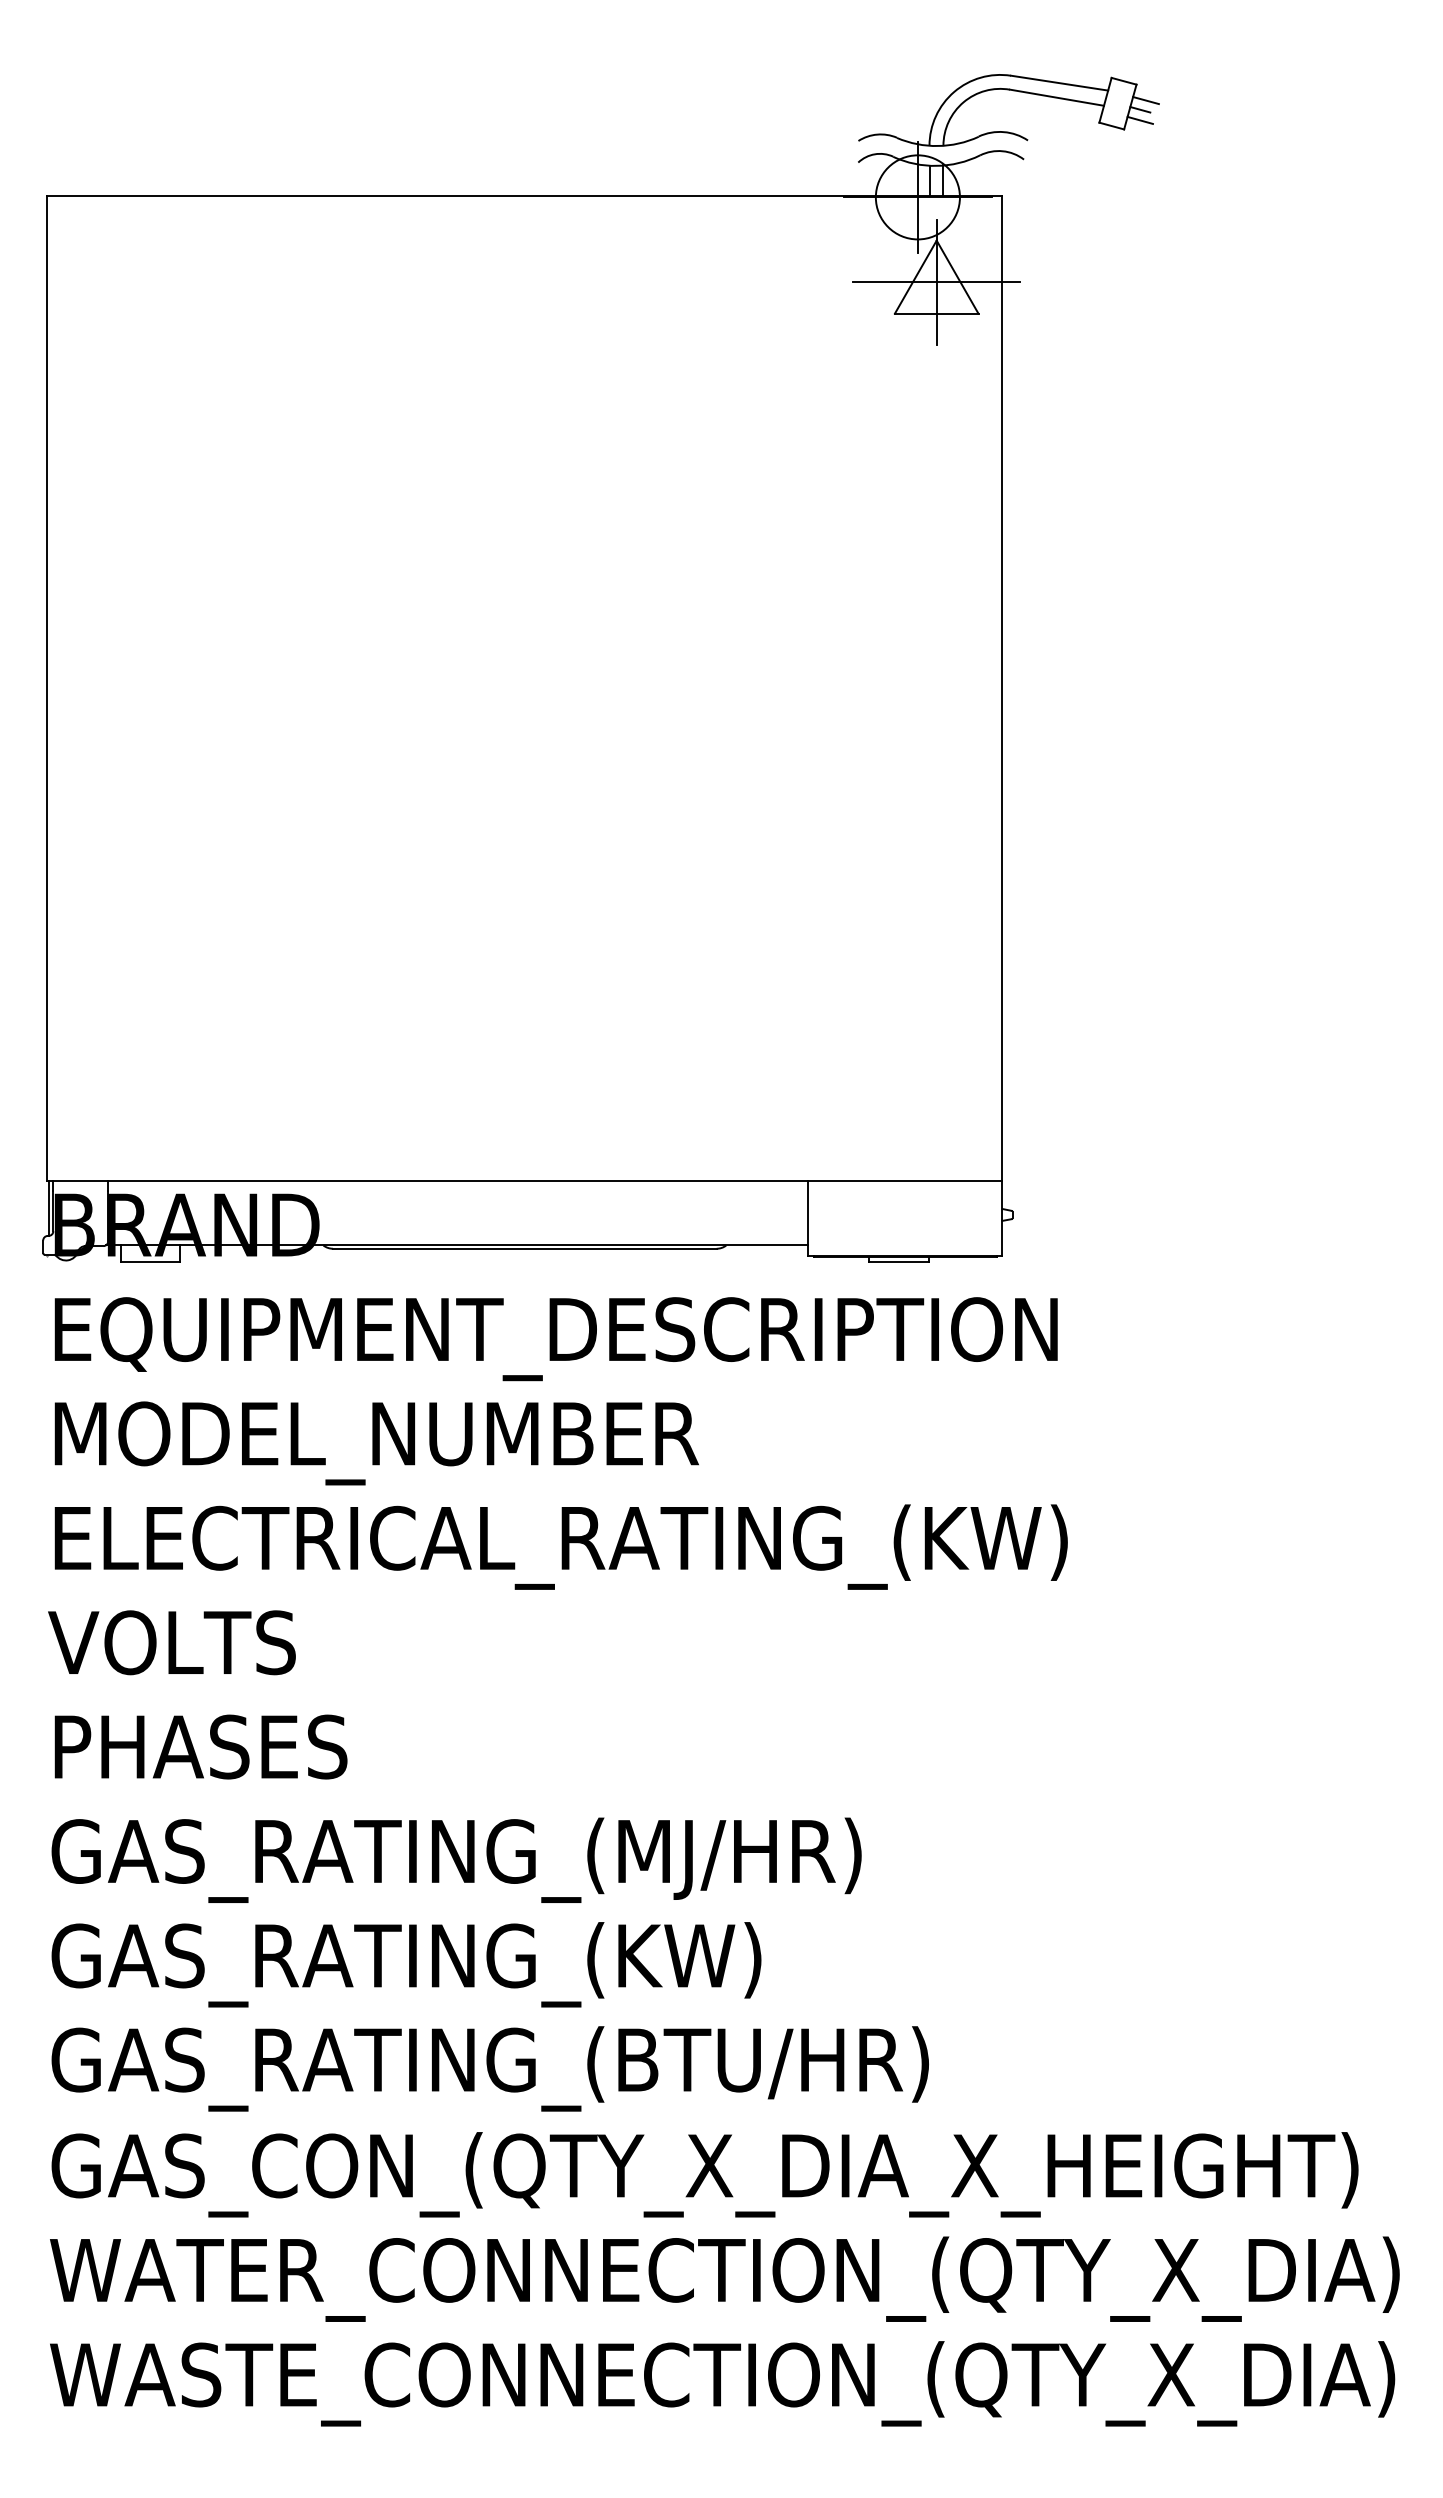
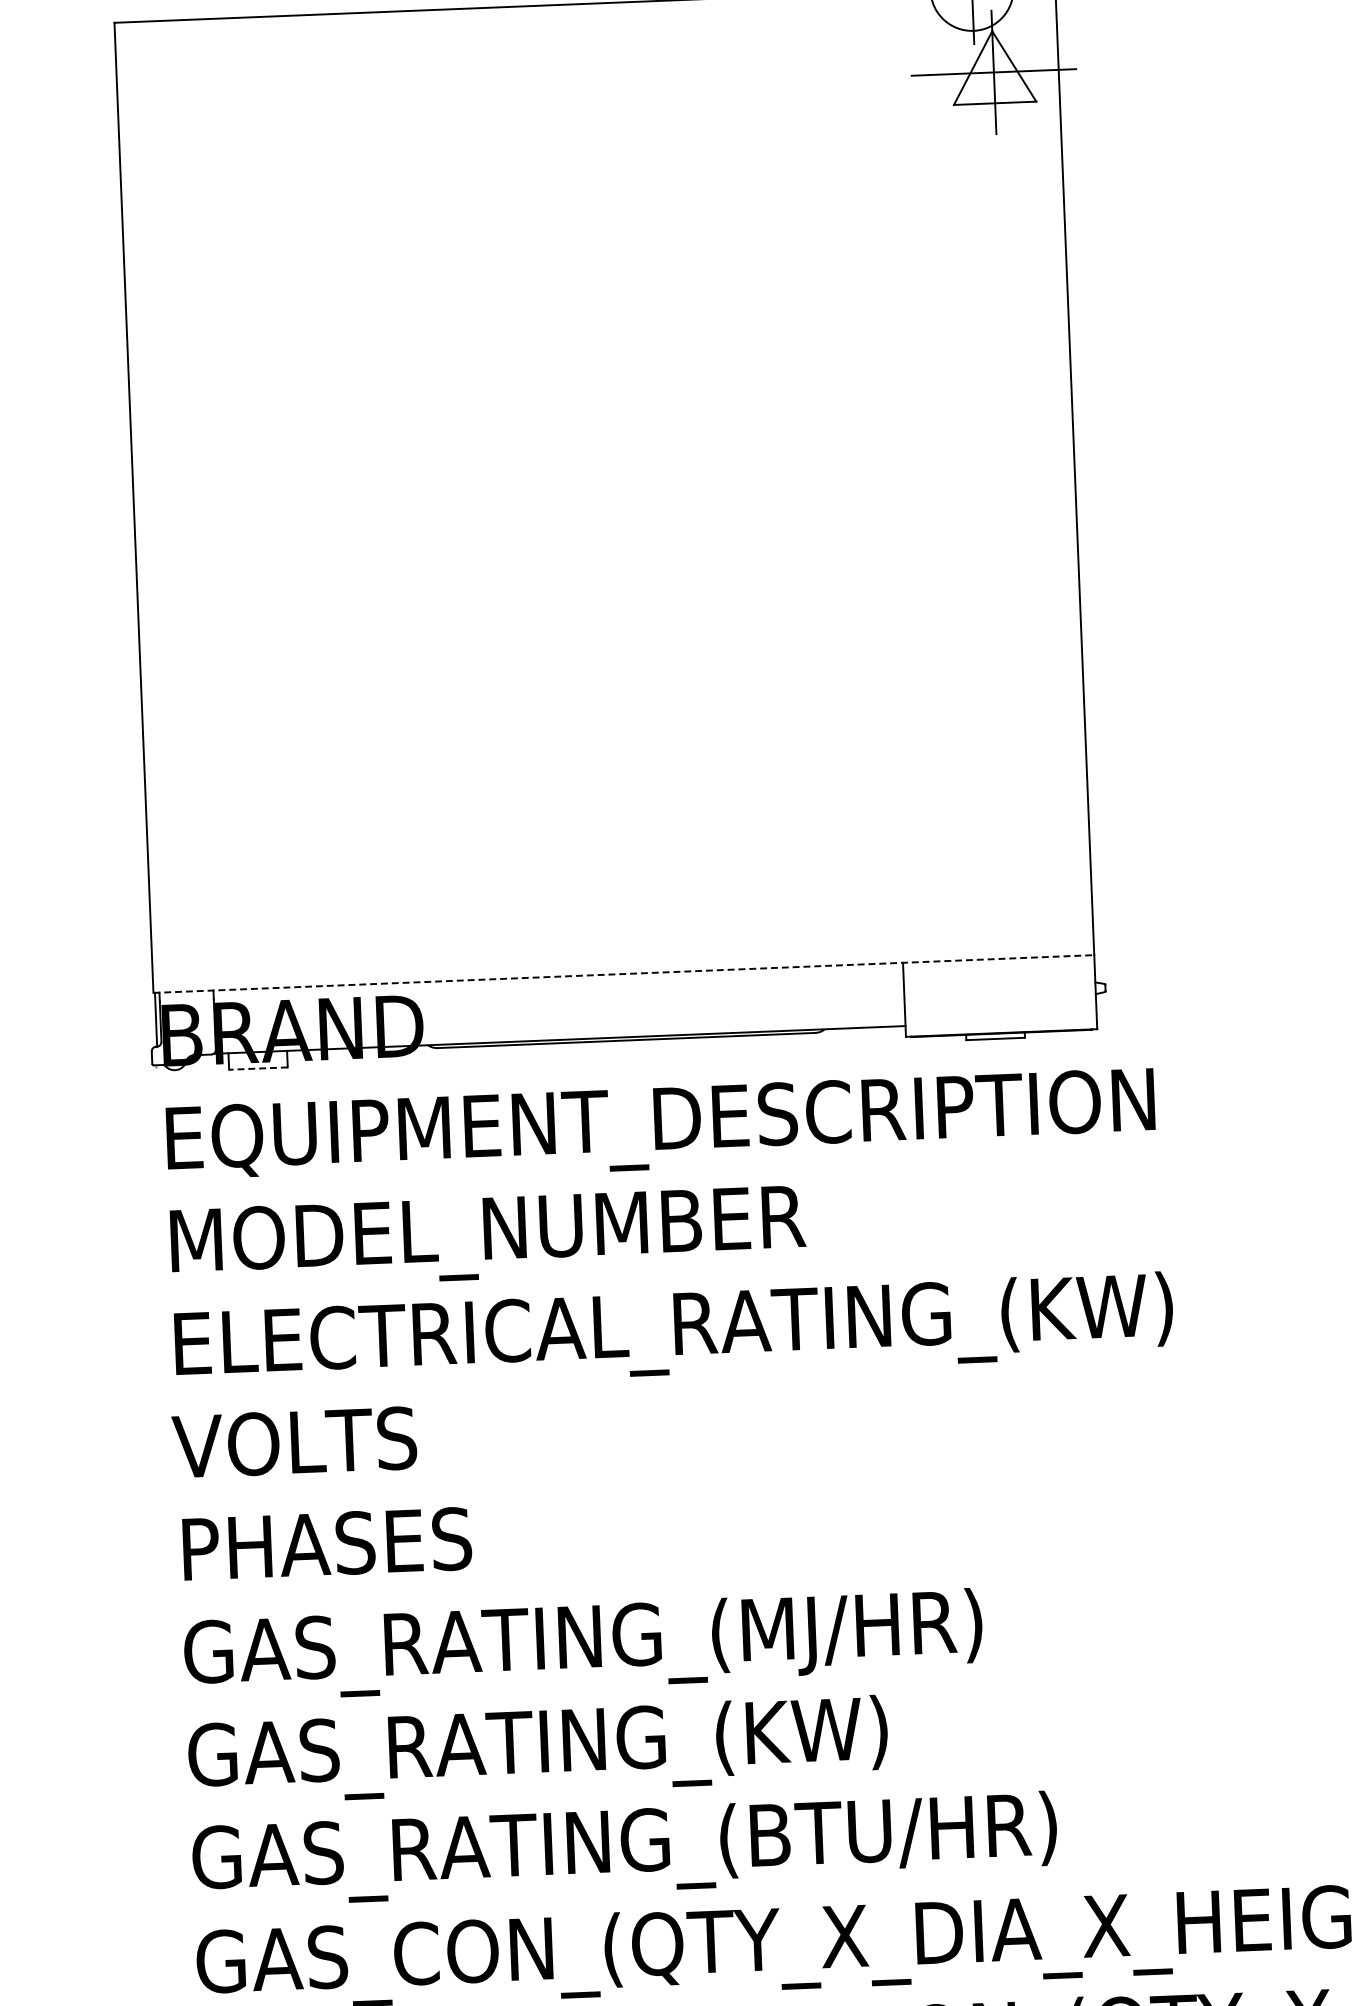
line: (524, 1181) -> (623, 974), solid -> dashed
line: (150, 1262) -> (258, 1068), solid -> dashed

